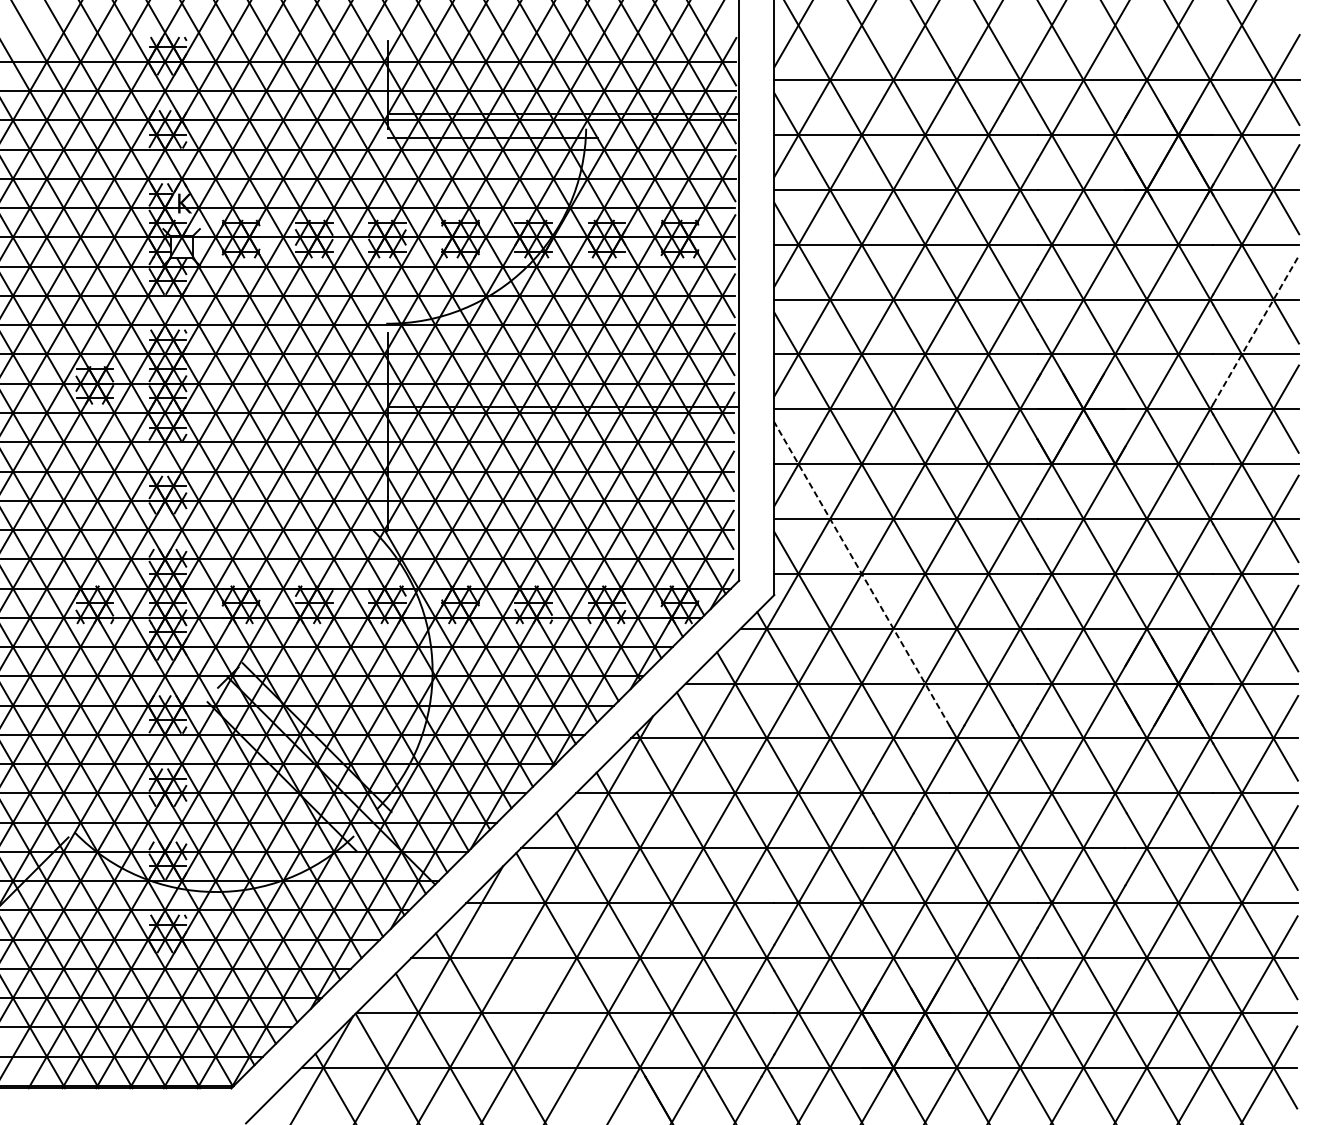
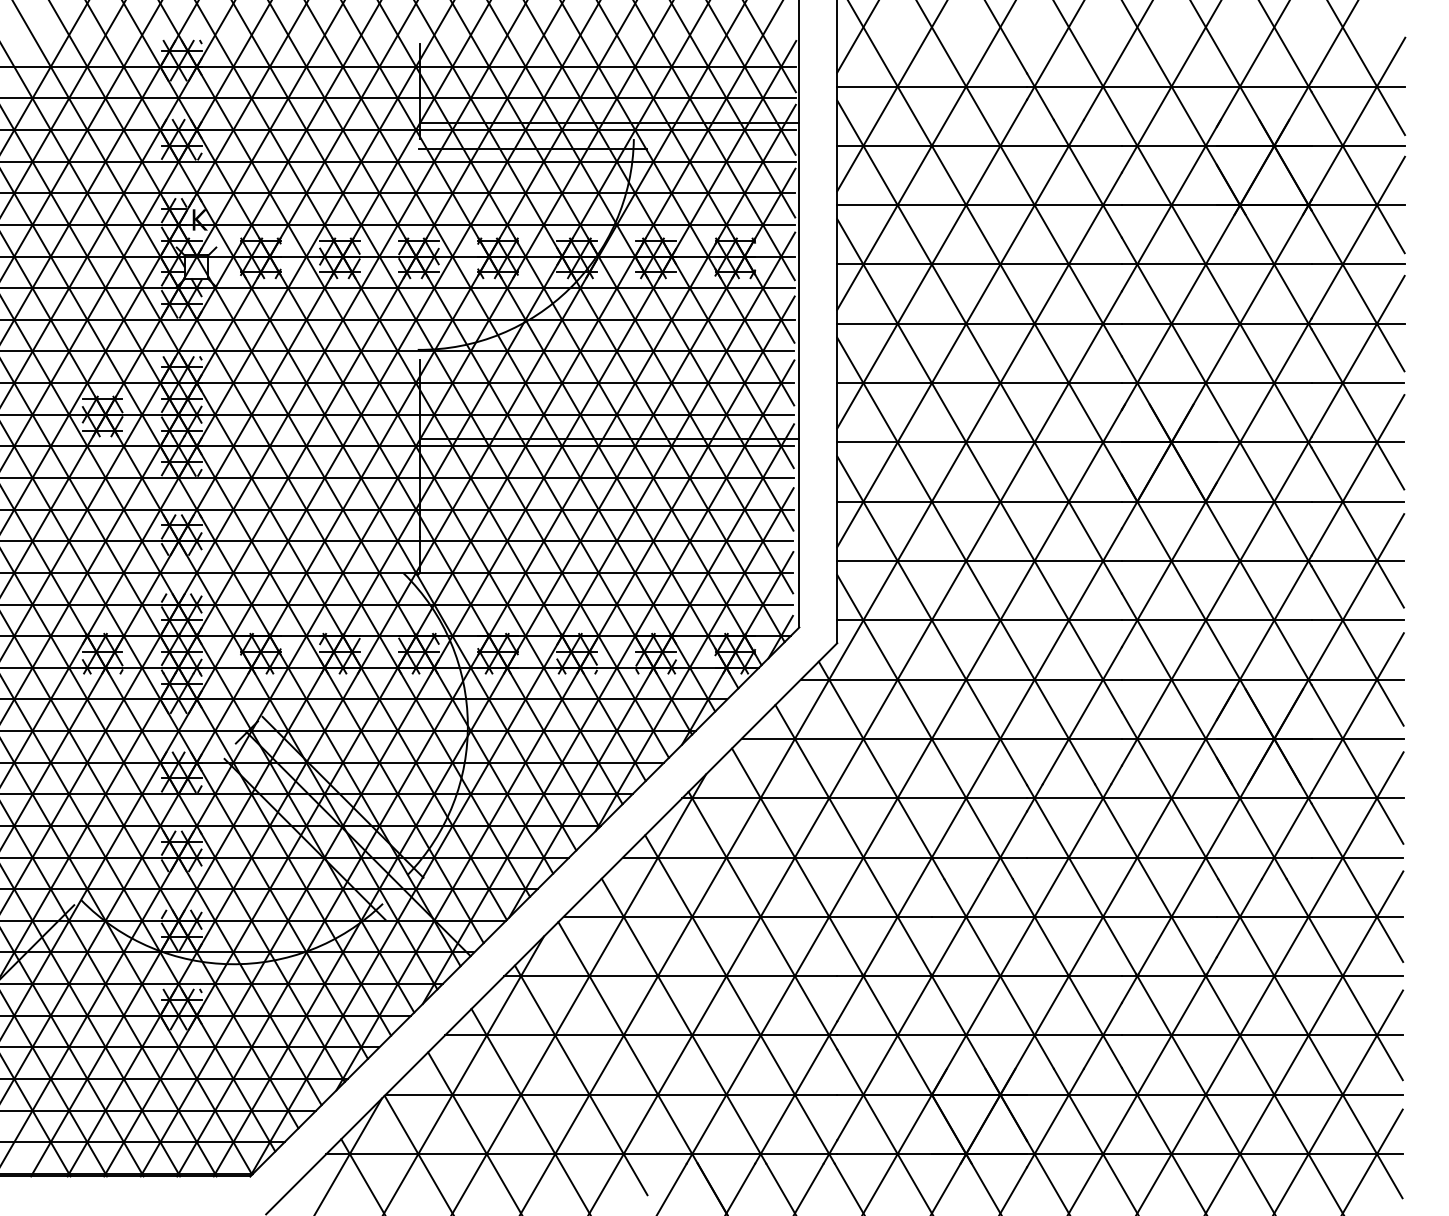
line: (1256, 329) -> (1358, 356), dashed -> solid
line: (862, 574) -> (932, 620), dashed -> solid
line: (536, 999) -> (580, 1080), added

